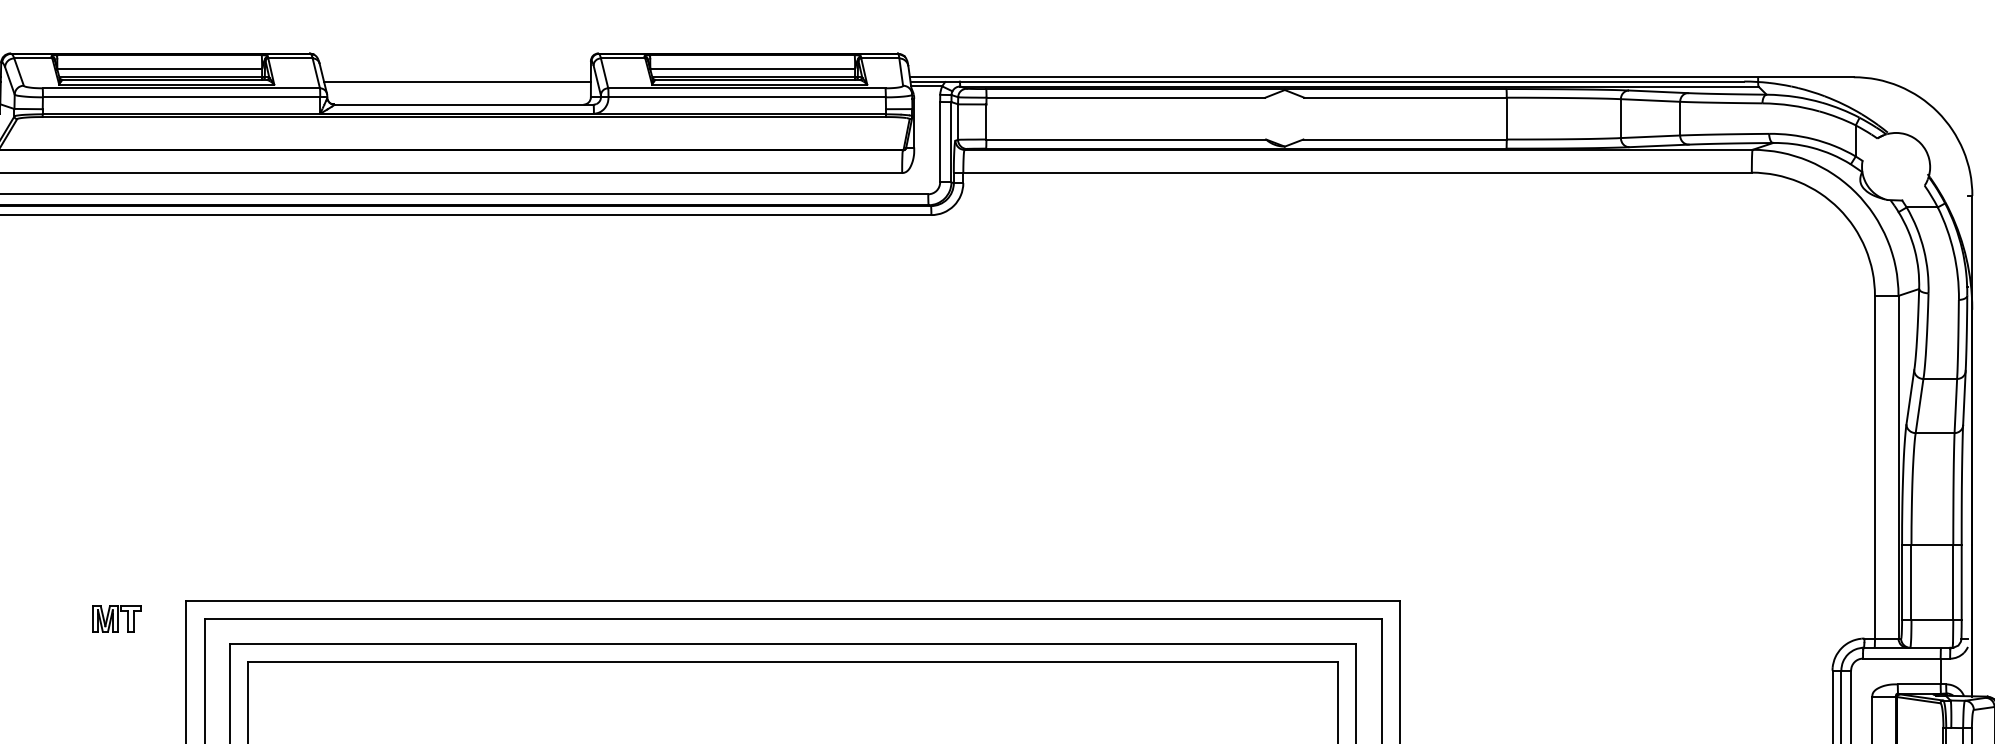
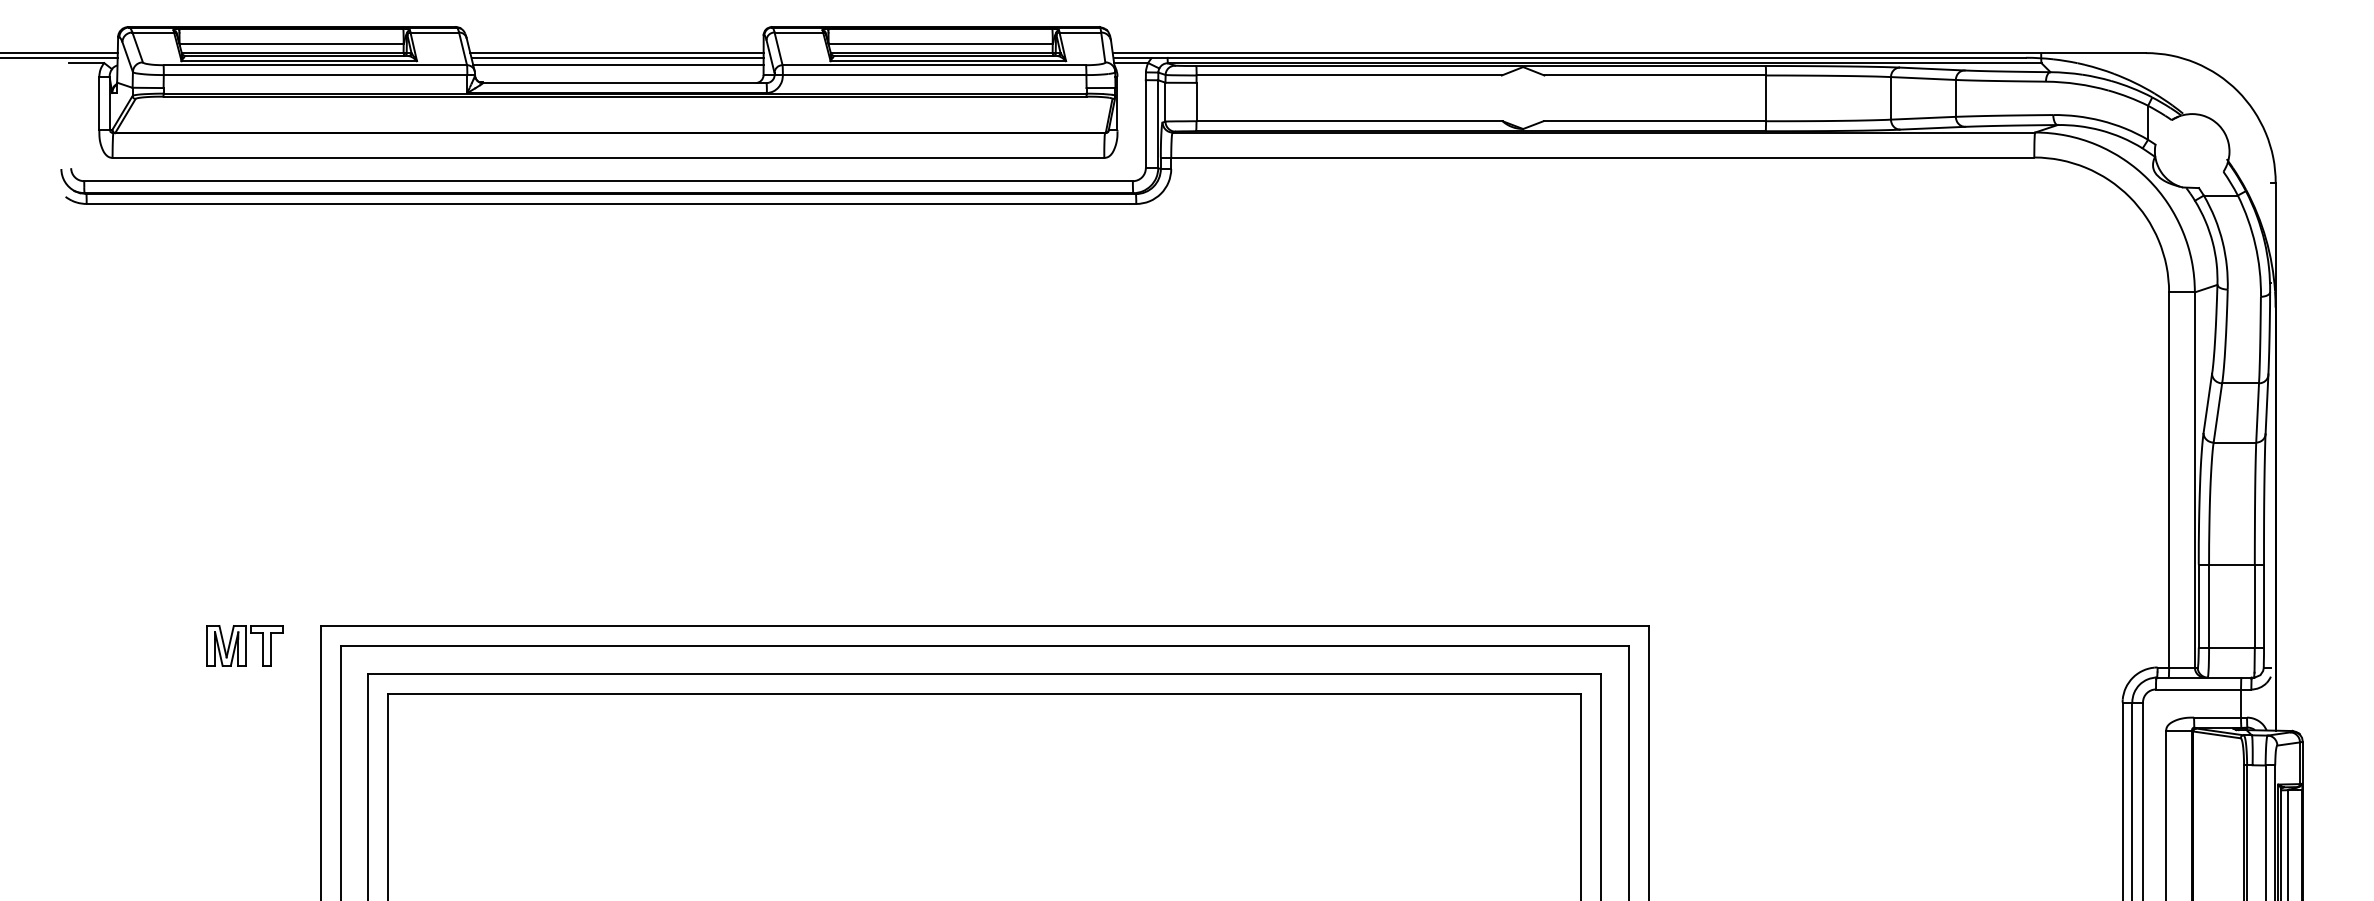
line: (456, 77) -> (616, 53), added
line: (458, 88) -> (618, 65), added
part: (116, 618) -> (244, 645), size x1.43

